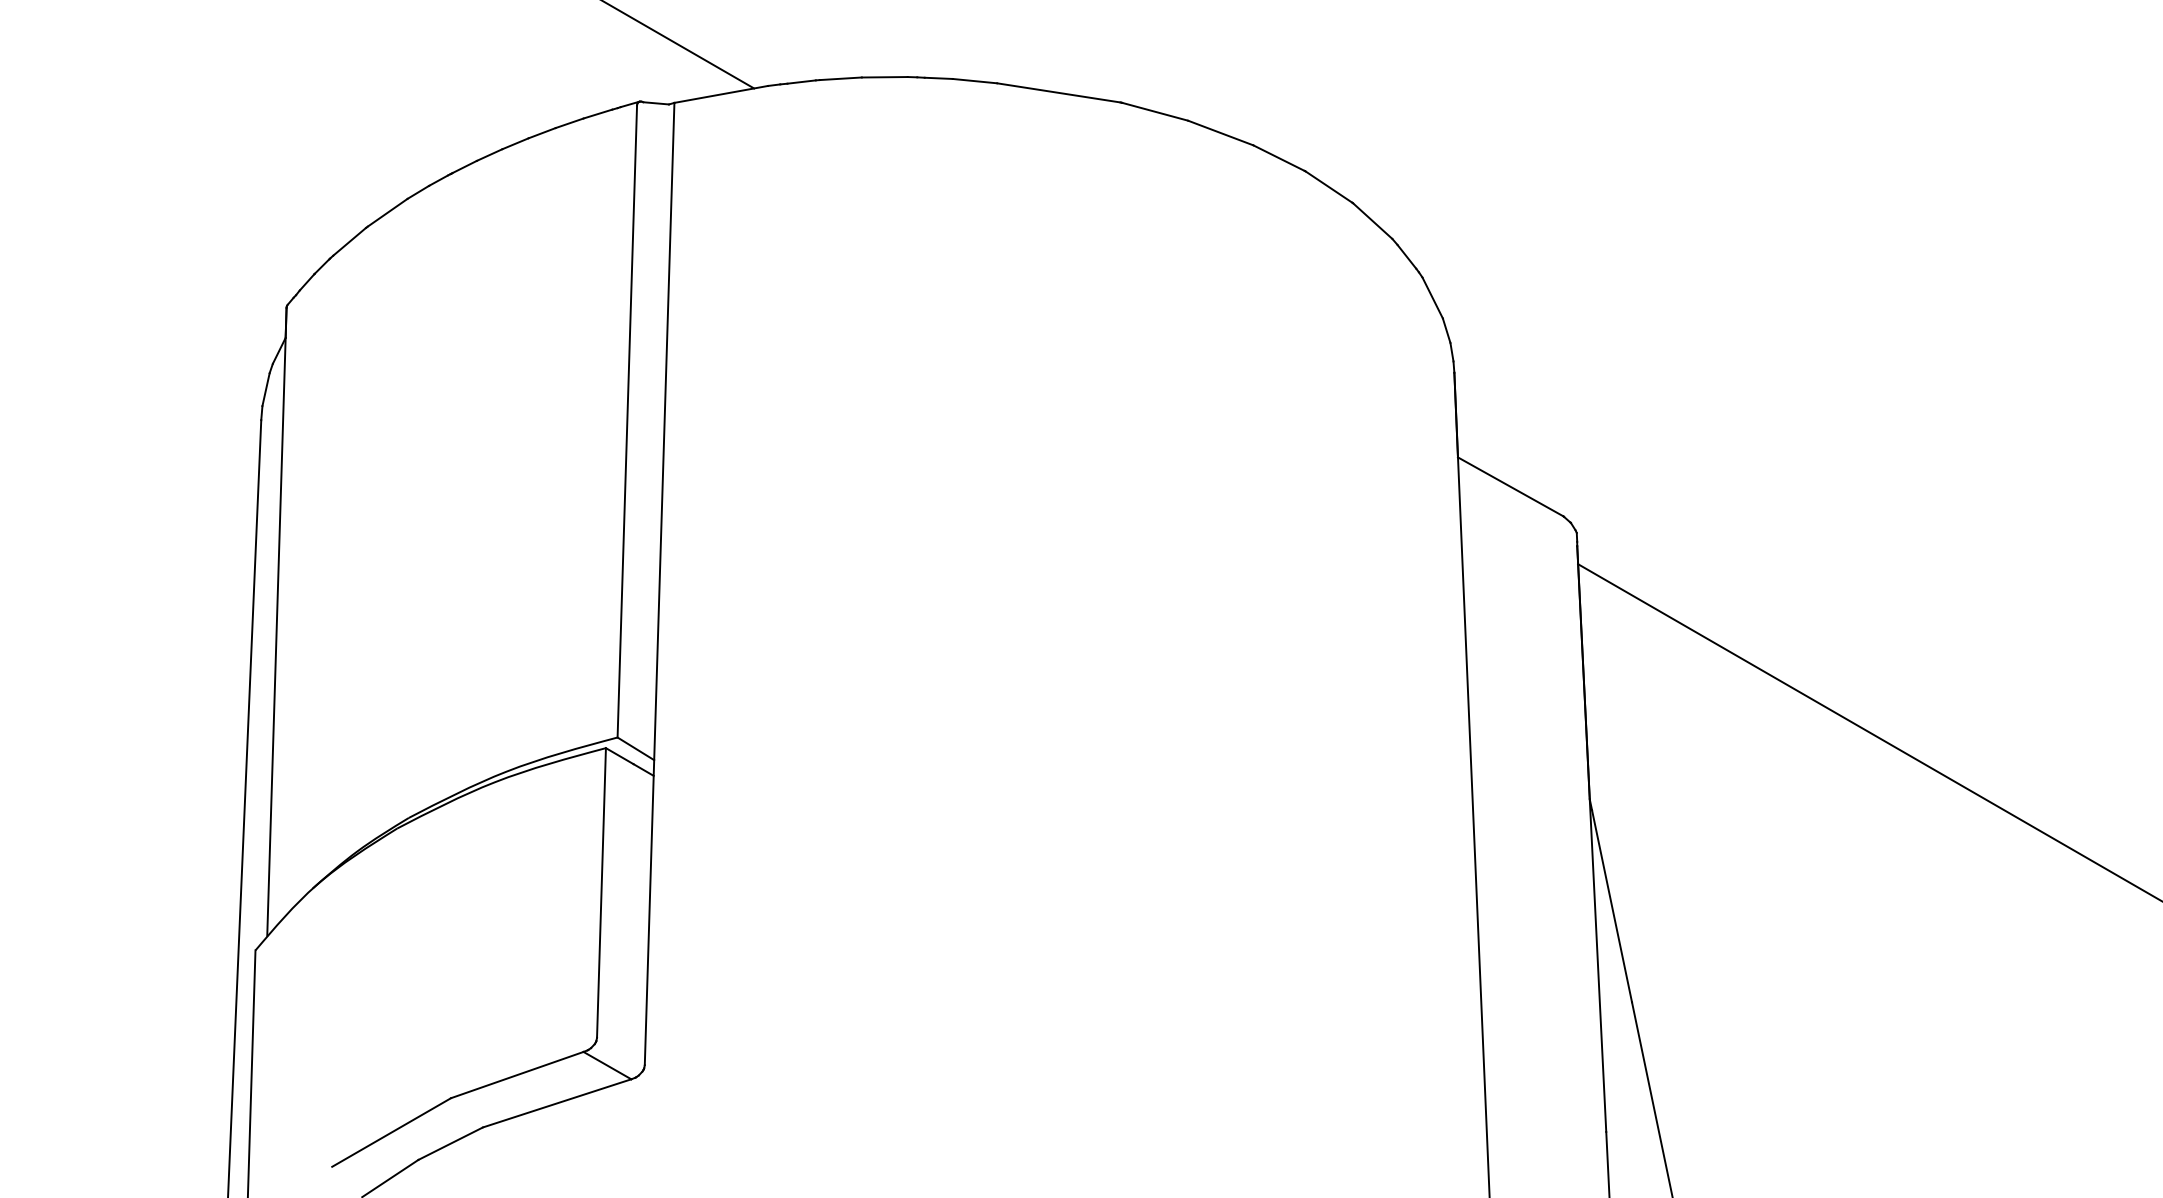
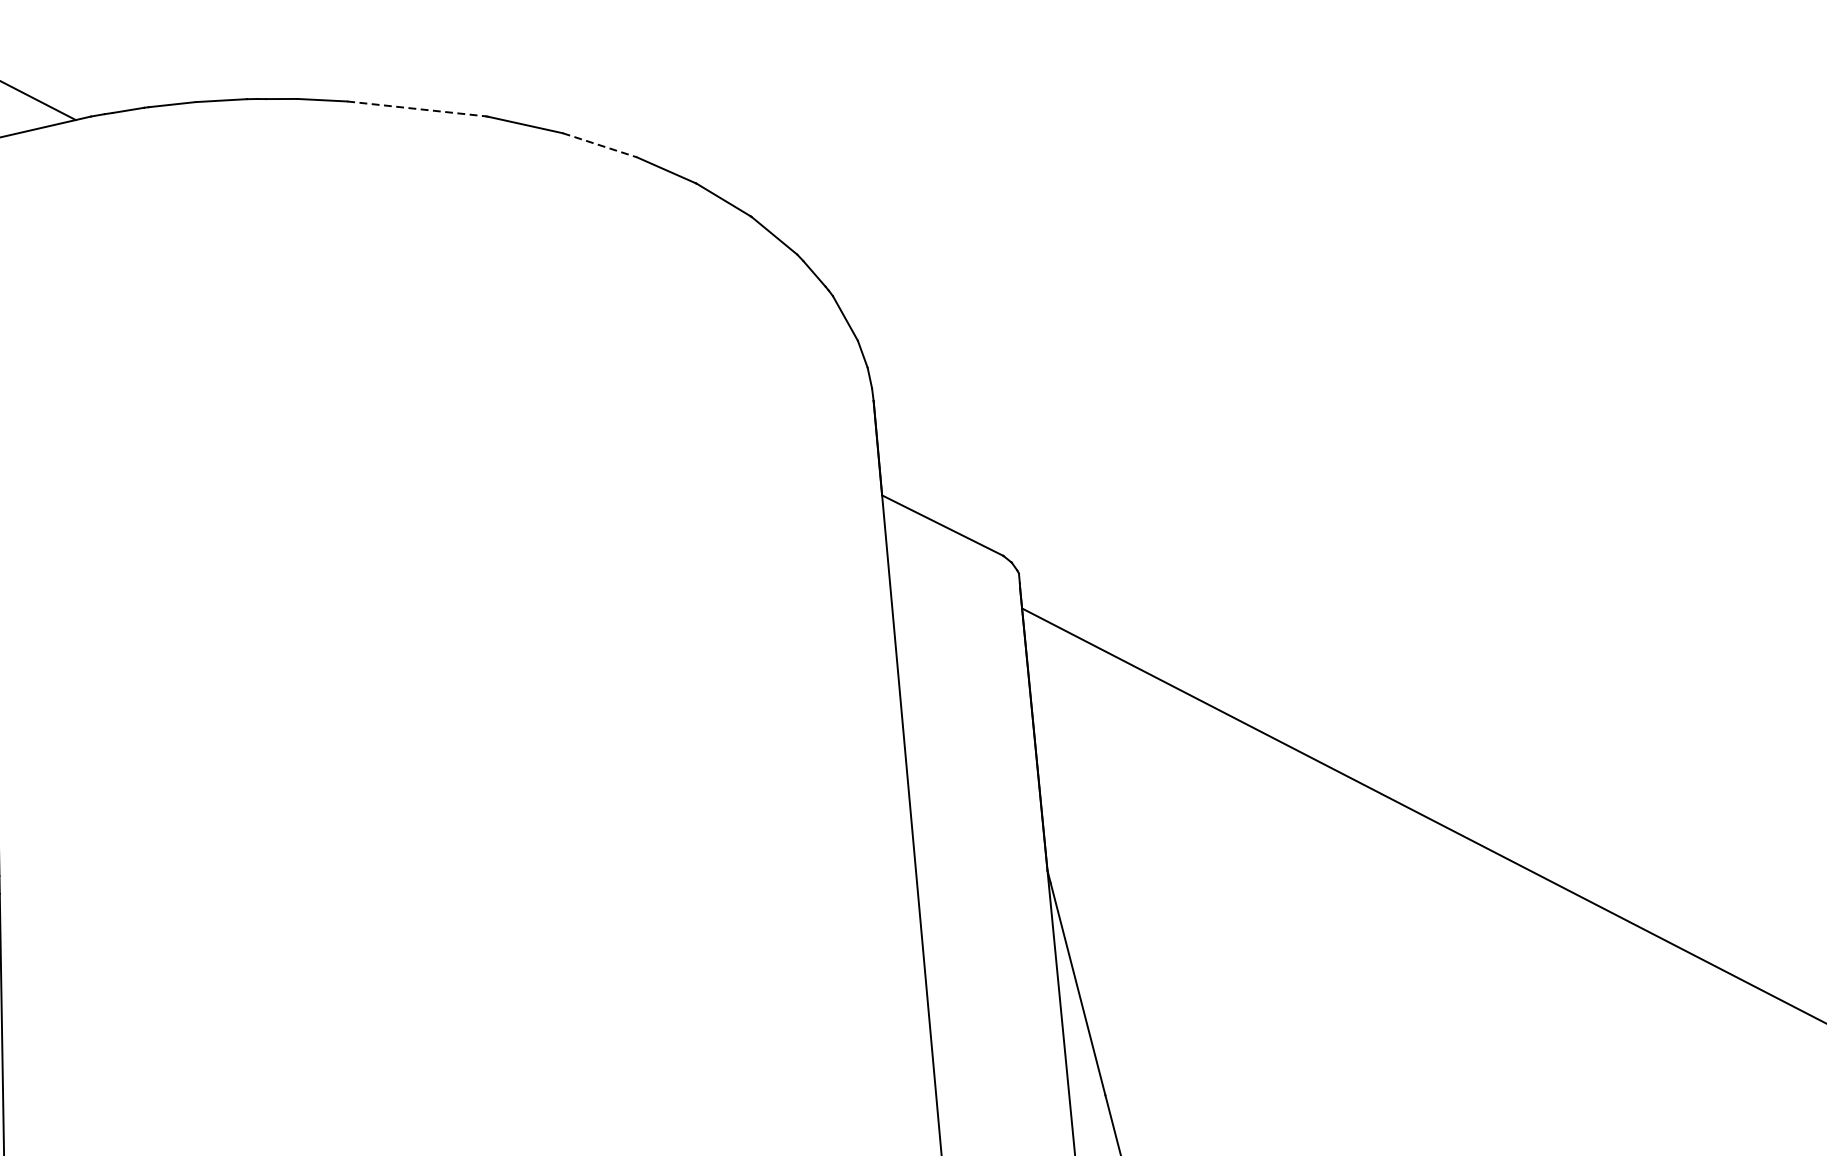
line: (1059, 92) -> (417, 108), solid -> dashed
line: (1220, 133) -> (599, 145), solid -> dashed

